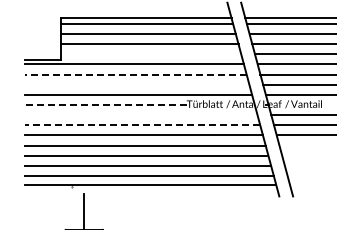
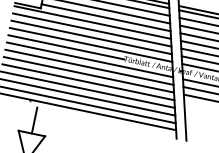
line: (151, 54) -> (106, 17), added
line: (136, 74) -> (92, 30), dashed -> solid
line: (137, 84) -> (91, 37), added
line: (106, 104) -> (66, 47), dashed -> solid
line: (141, 115) -> (90, 60), added
line: (142, 125) -> (89, 67), dashed -> solid

